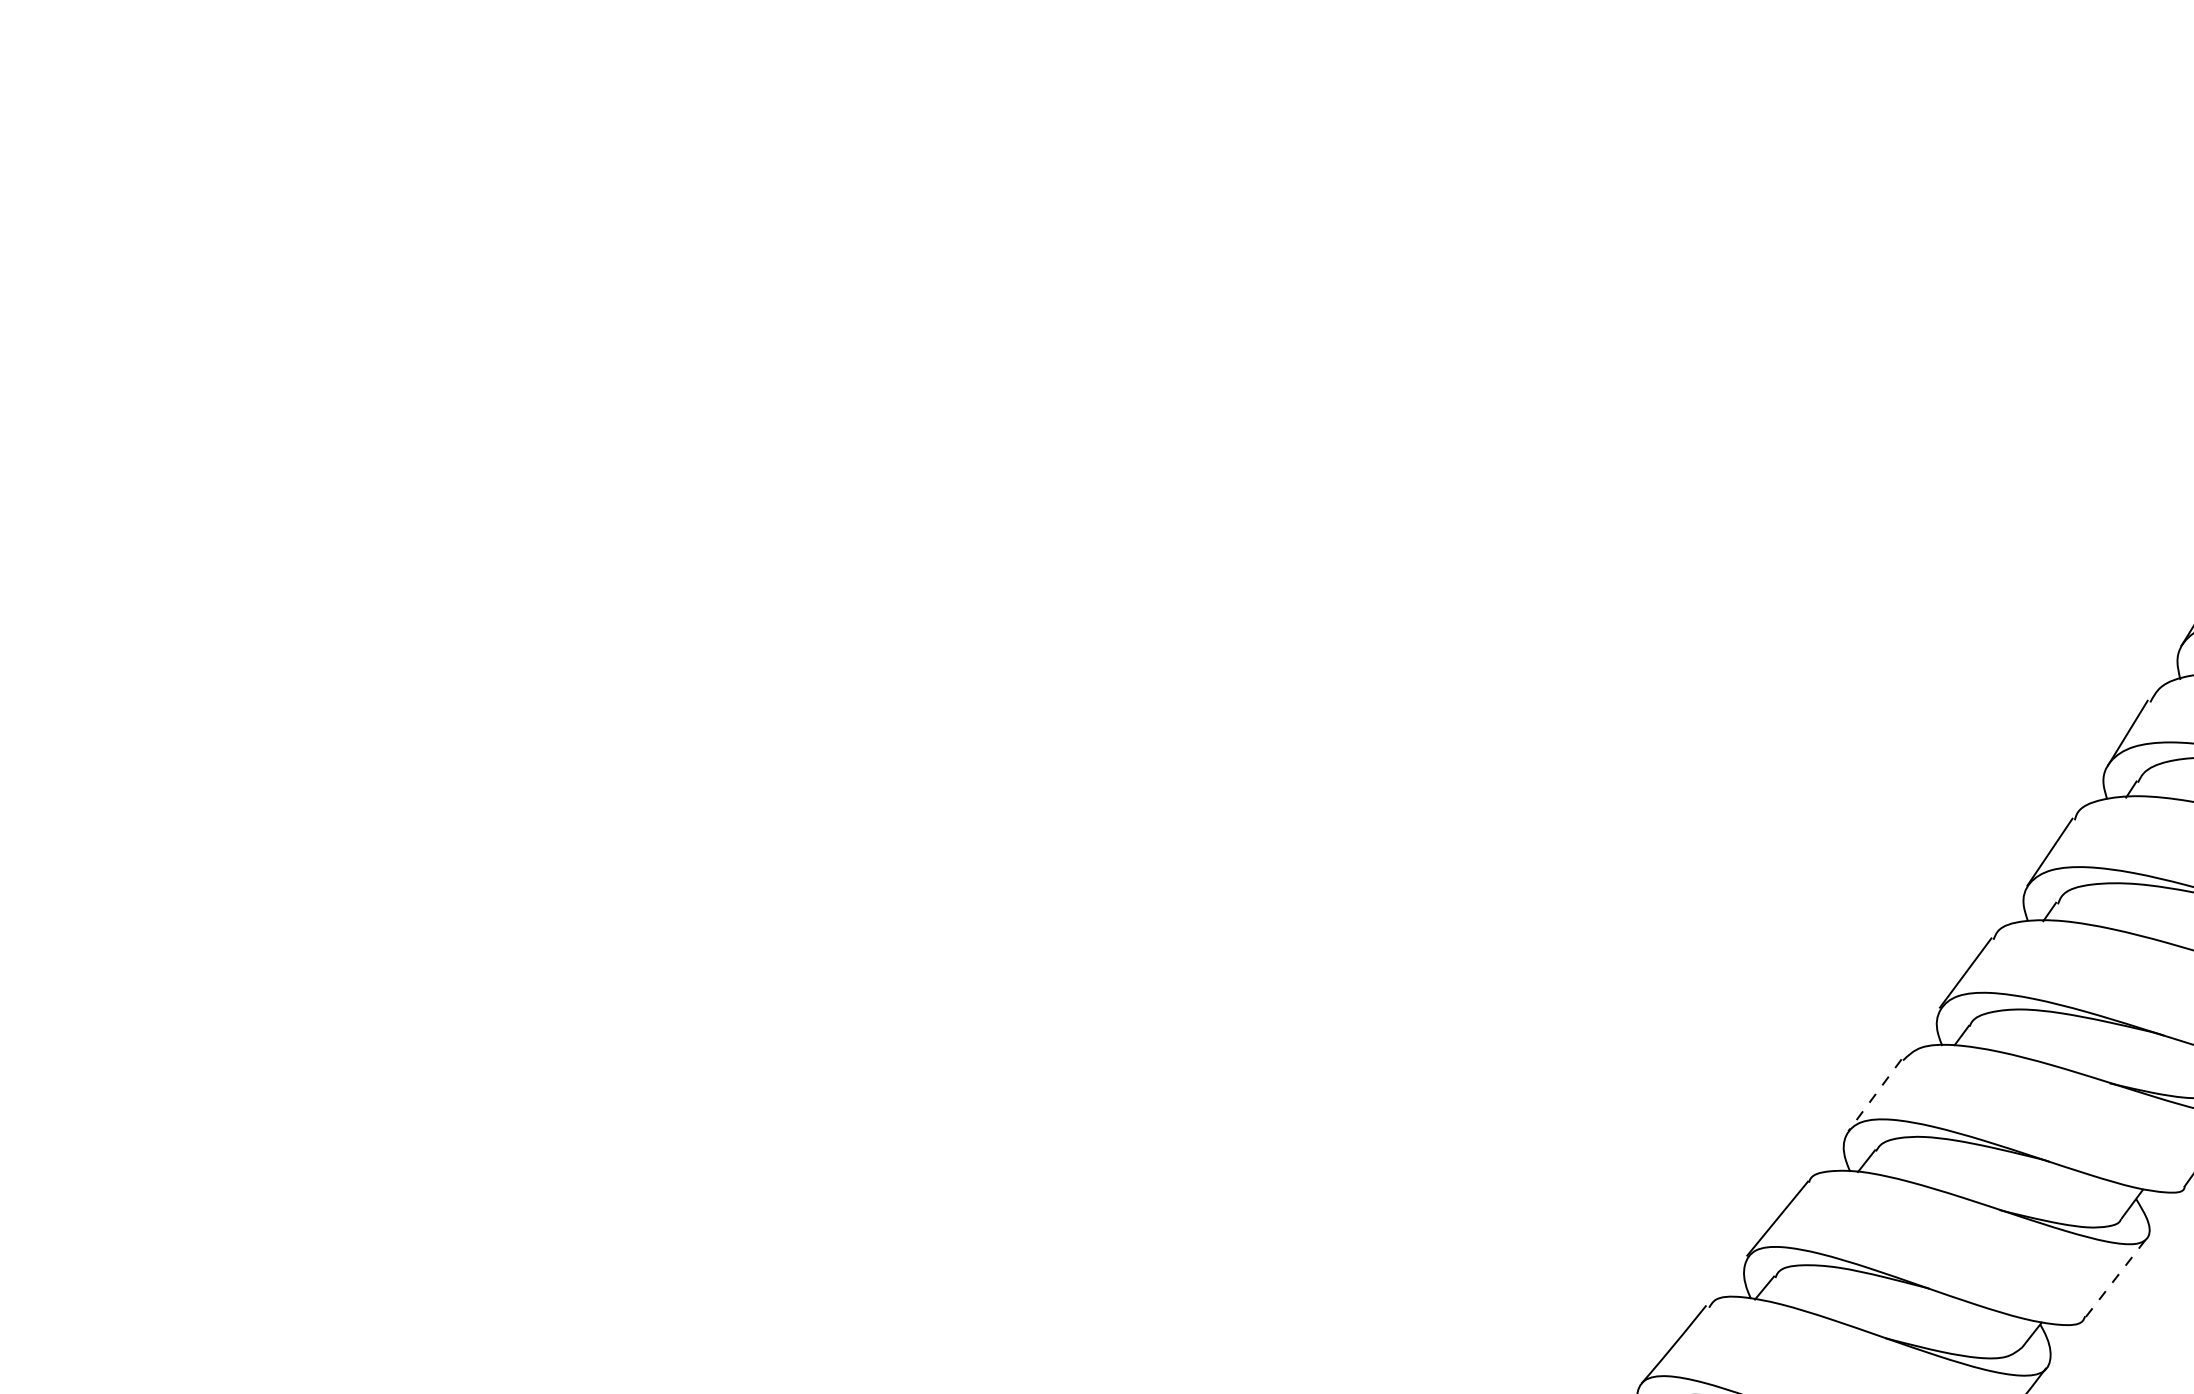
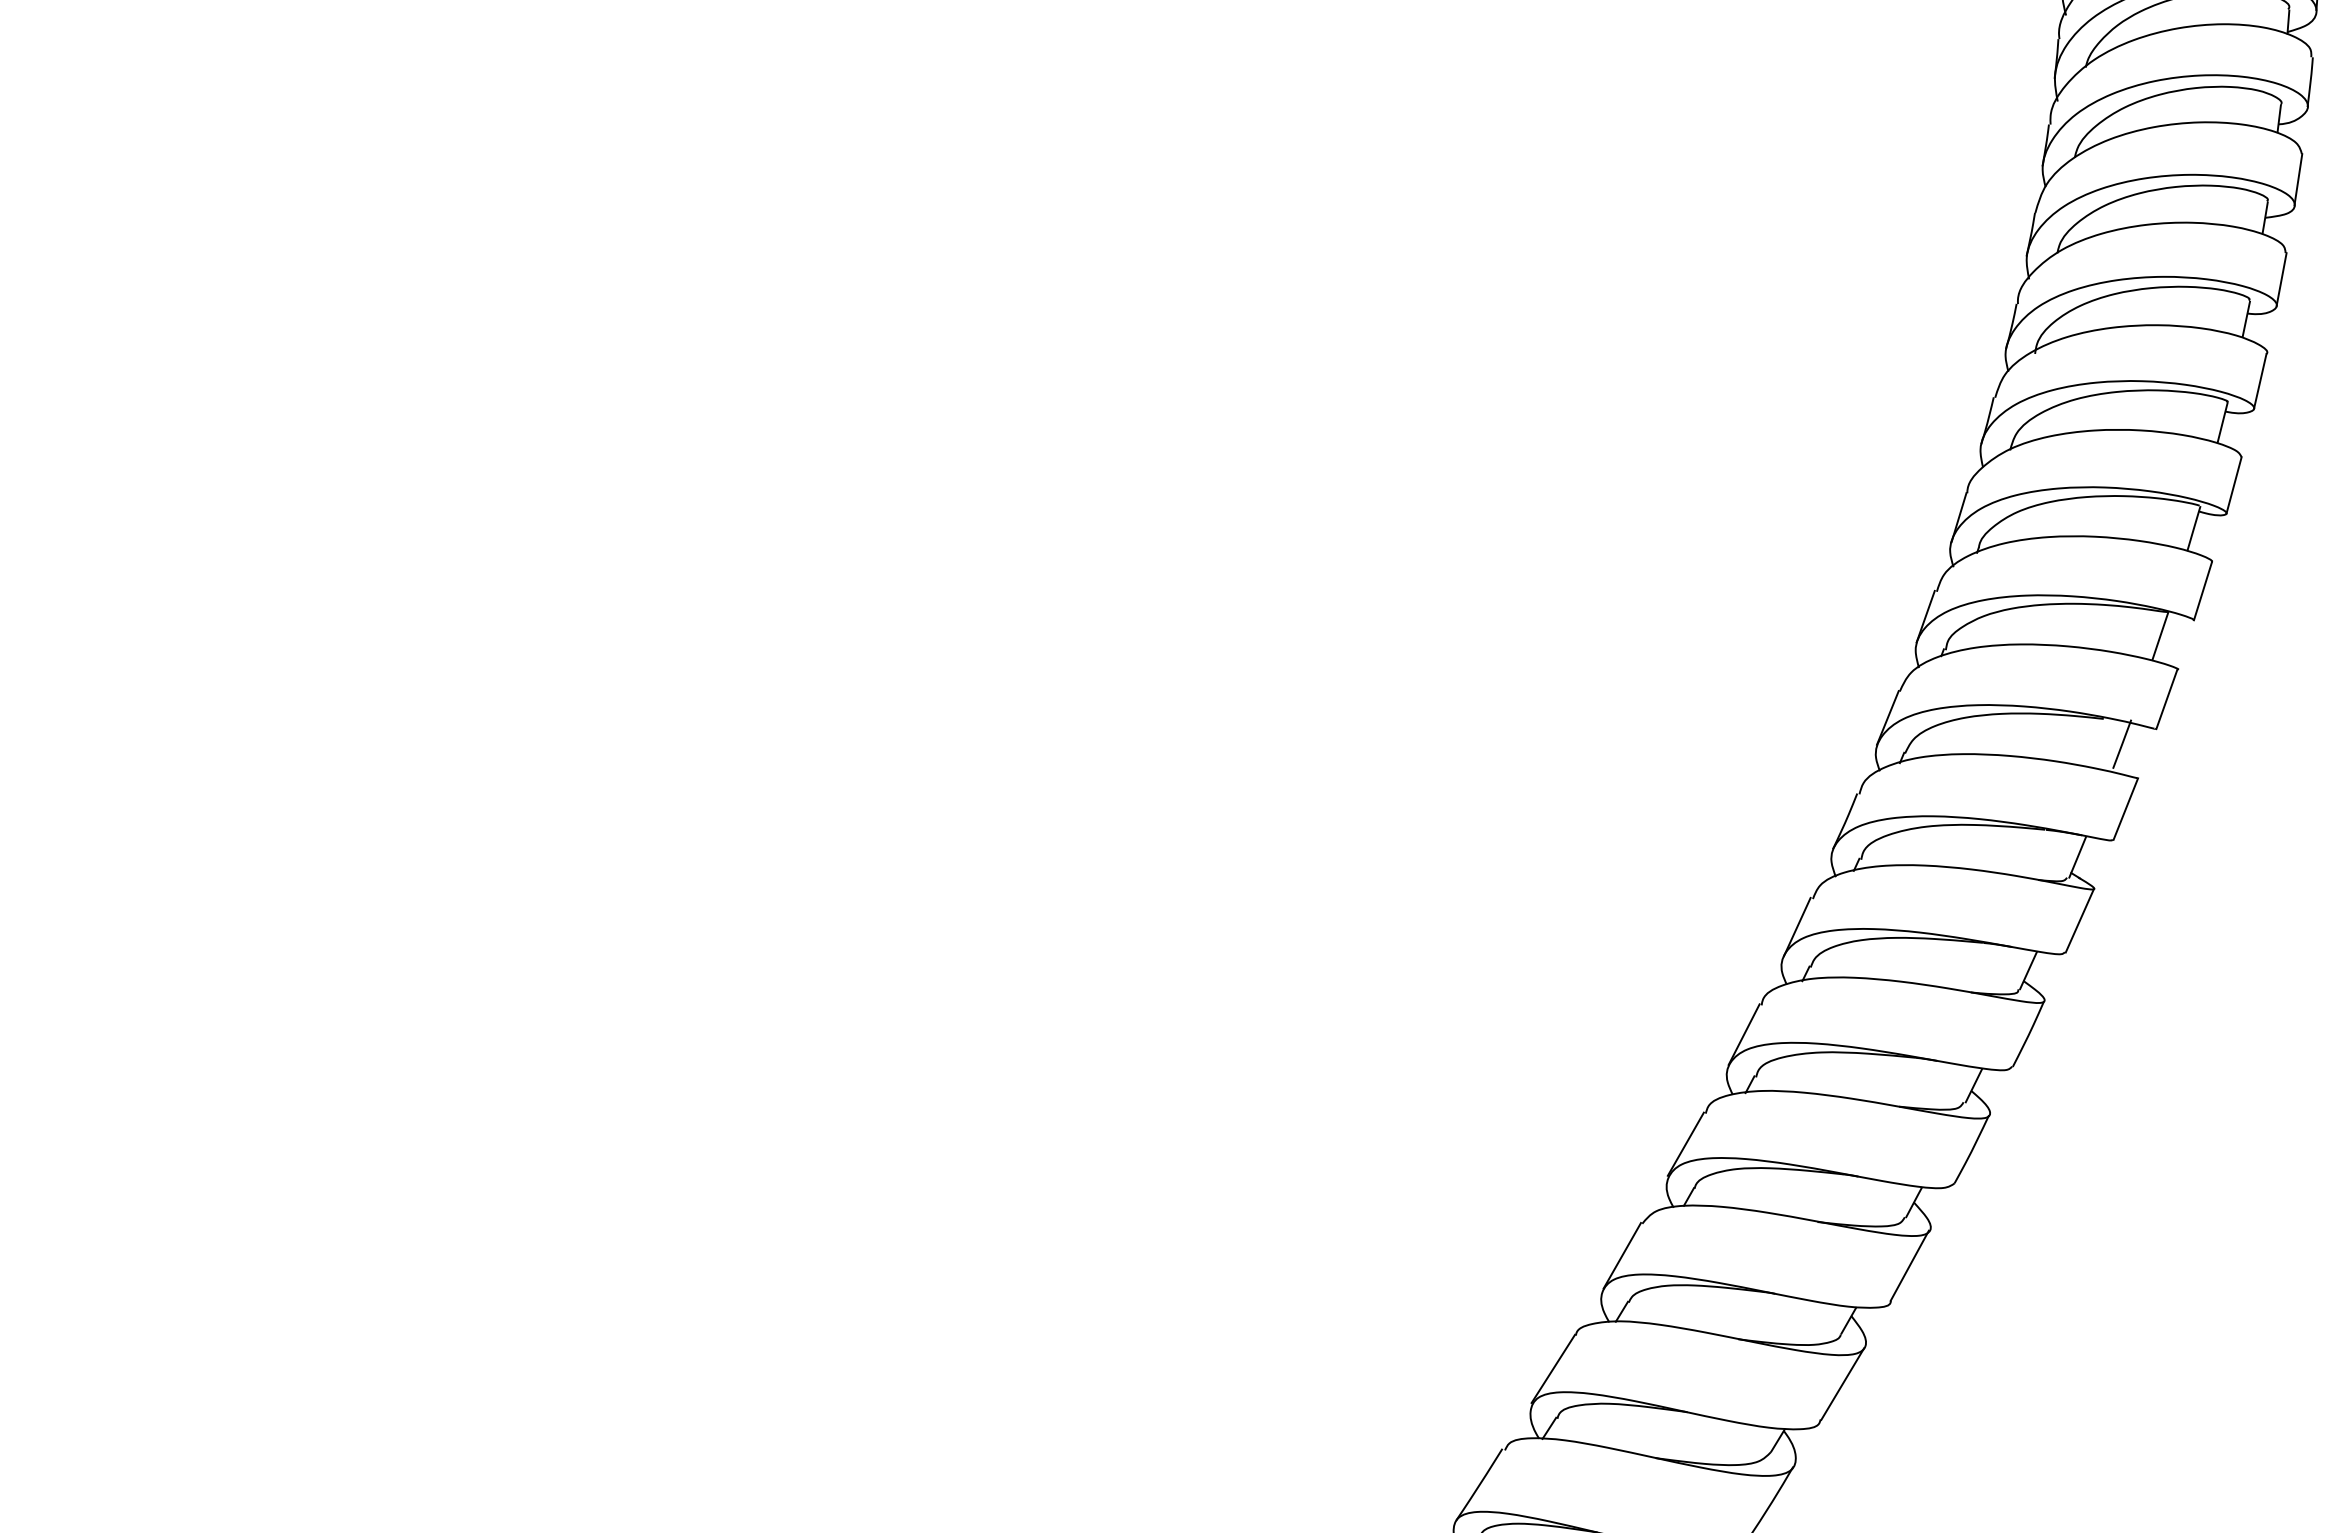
line: (1875, 1094) -> (1622, 1255), dashed -> solid
line: (2115, 1278) -> (1842, 1384), dashed -> solid

